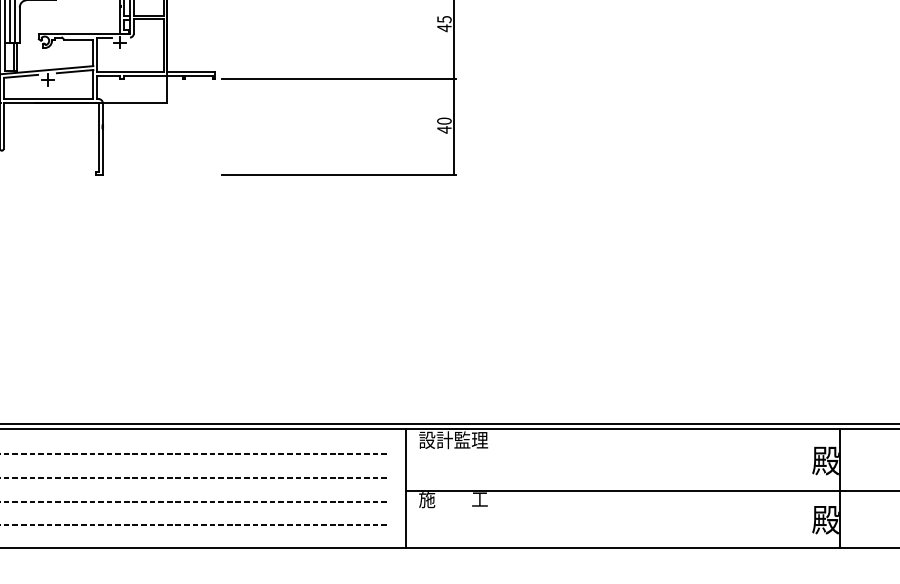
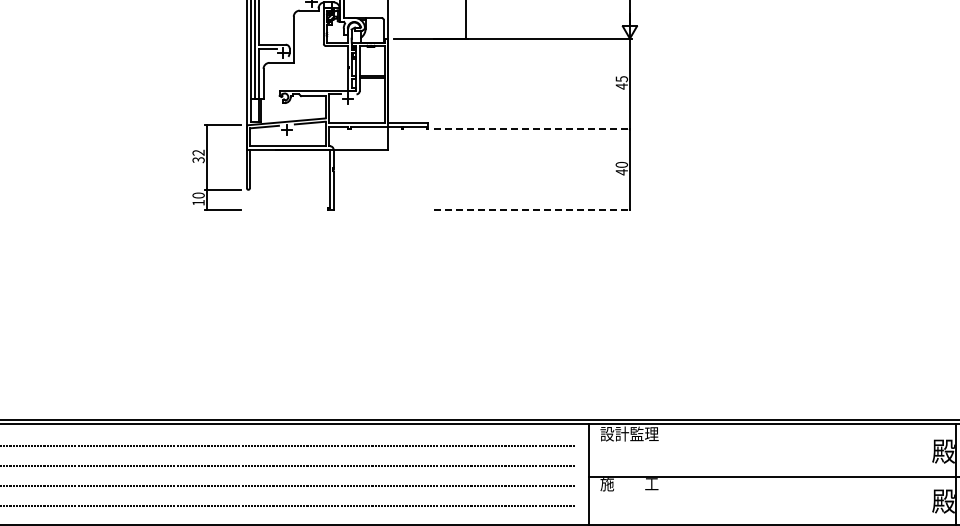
line: (339, 79) -> (533, 129), solid -> dashed
line: (339, 174) -> (533, 209), solid -> dashed

